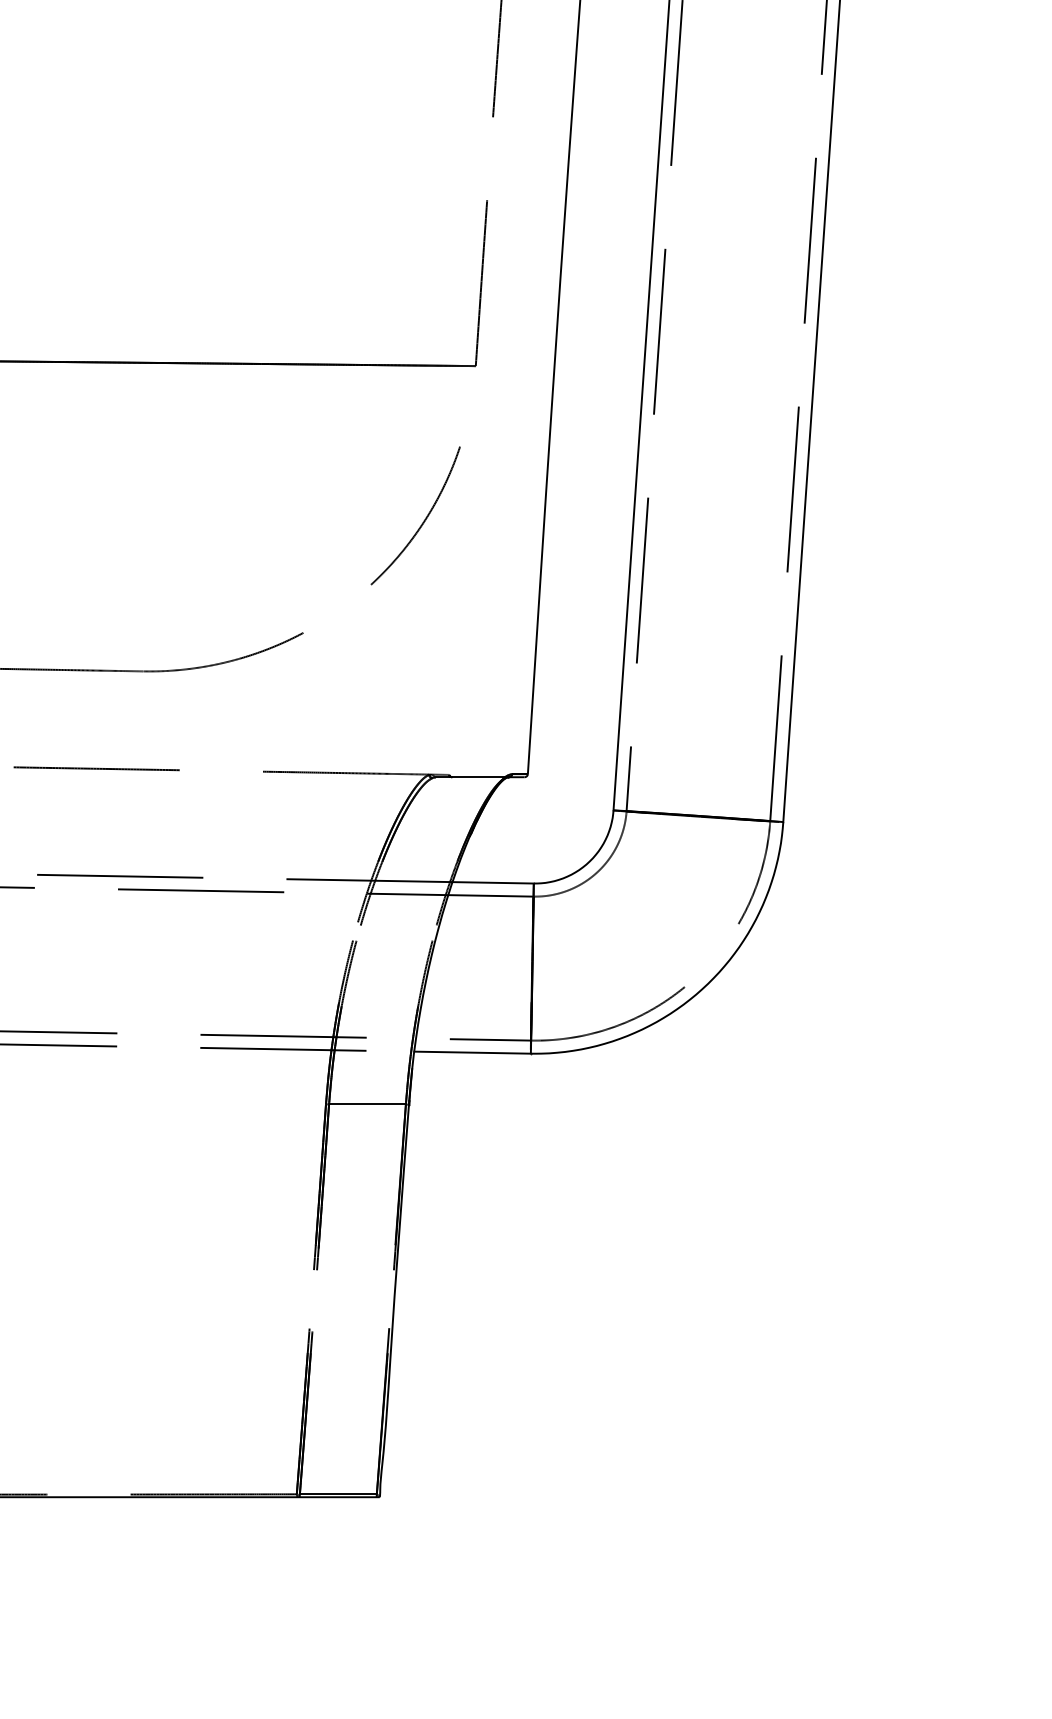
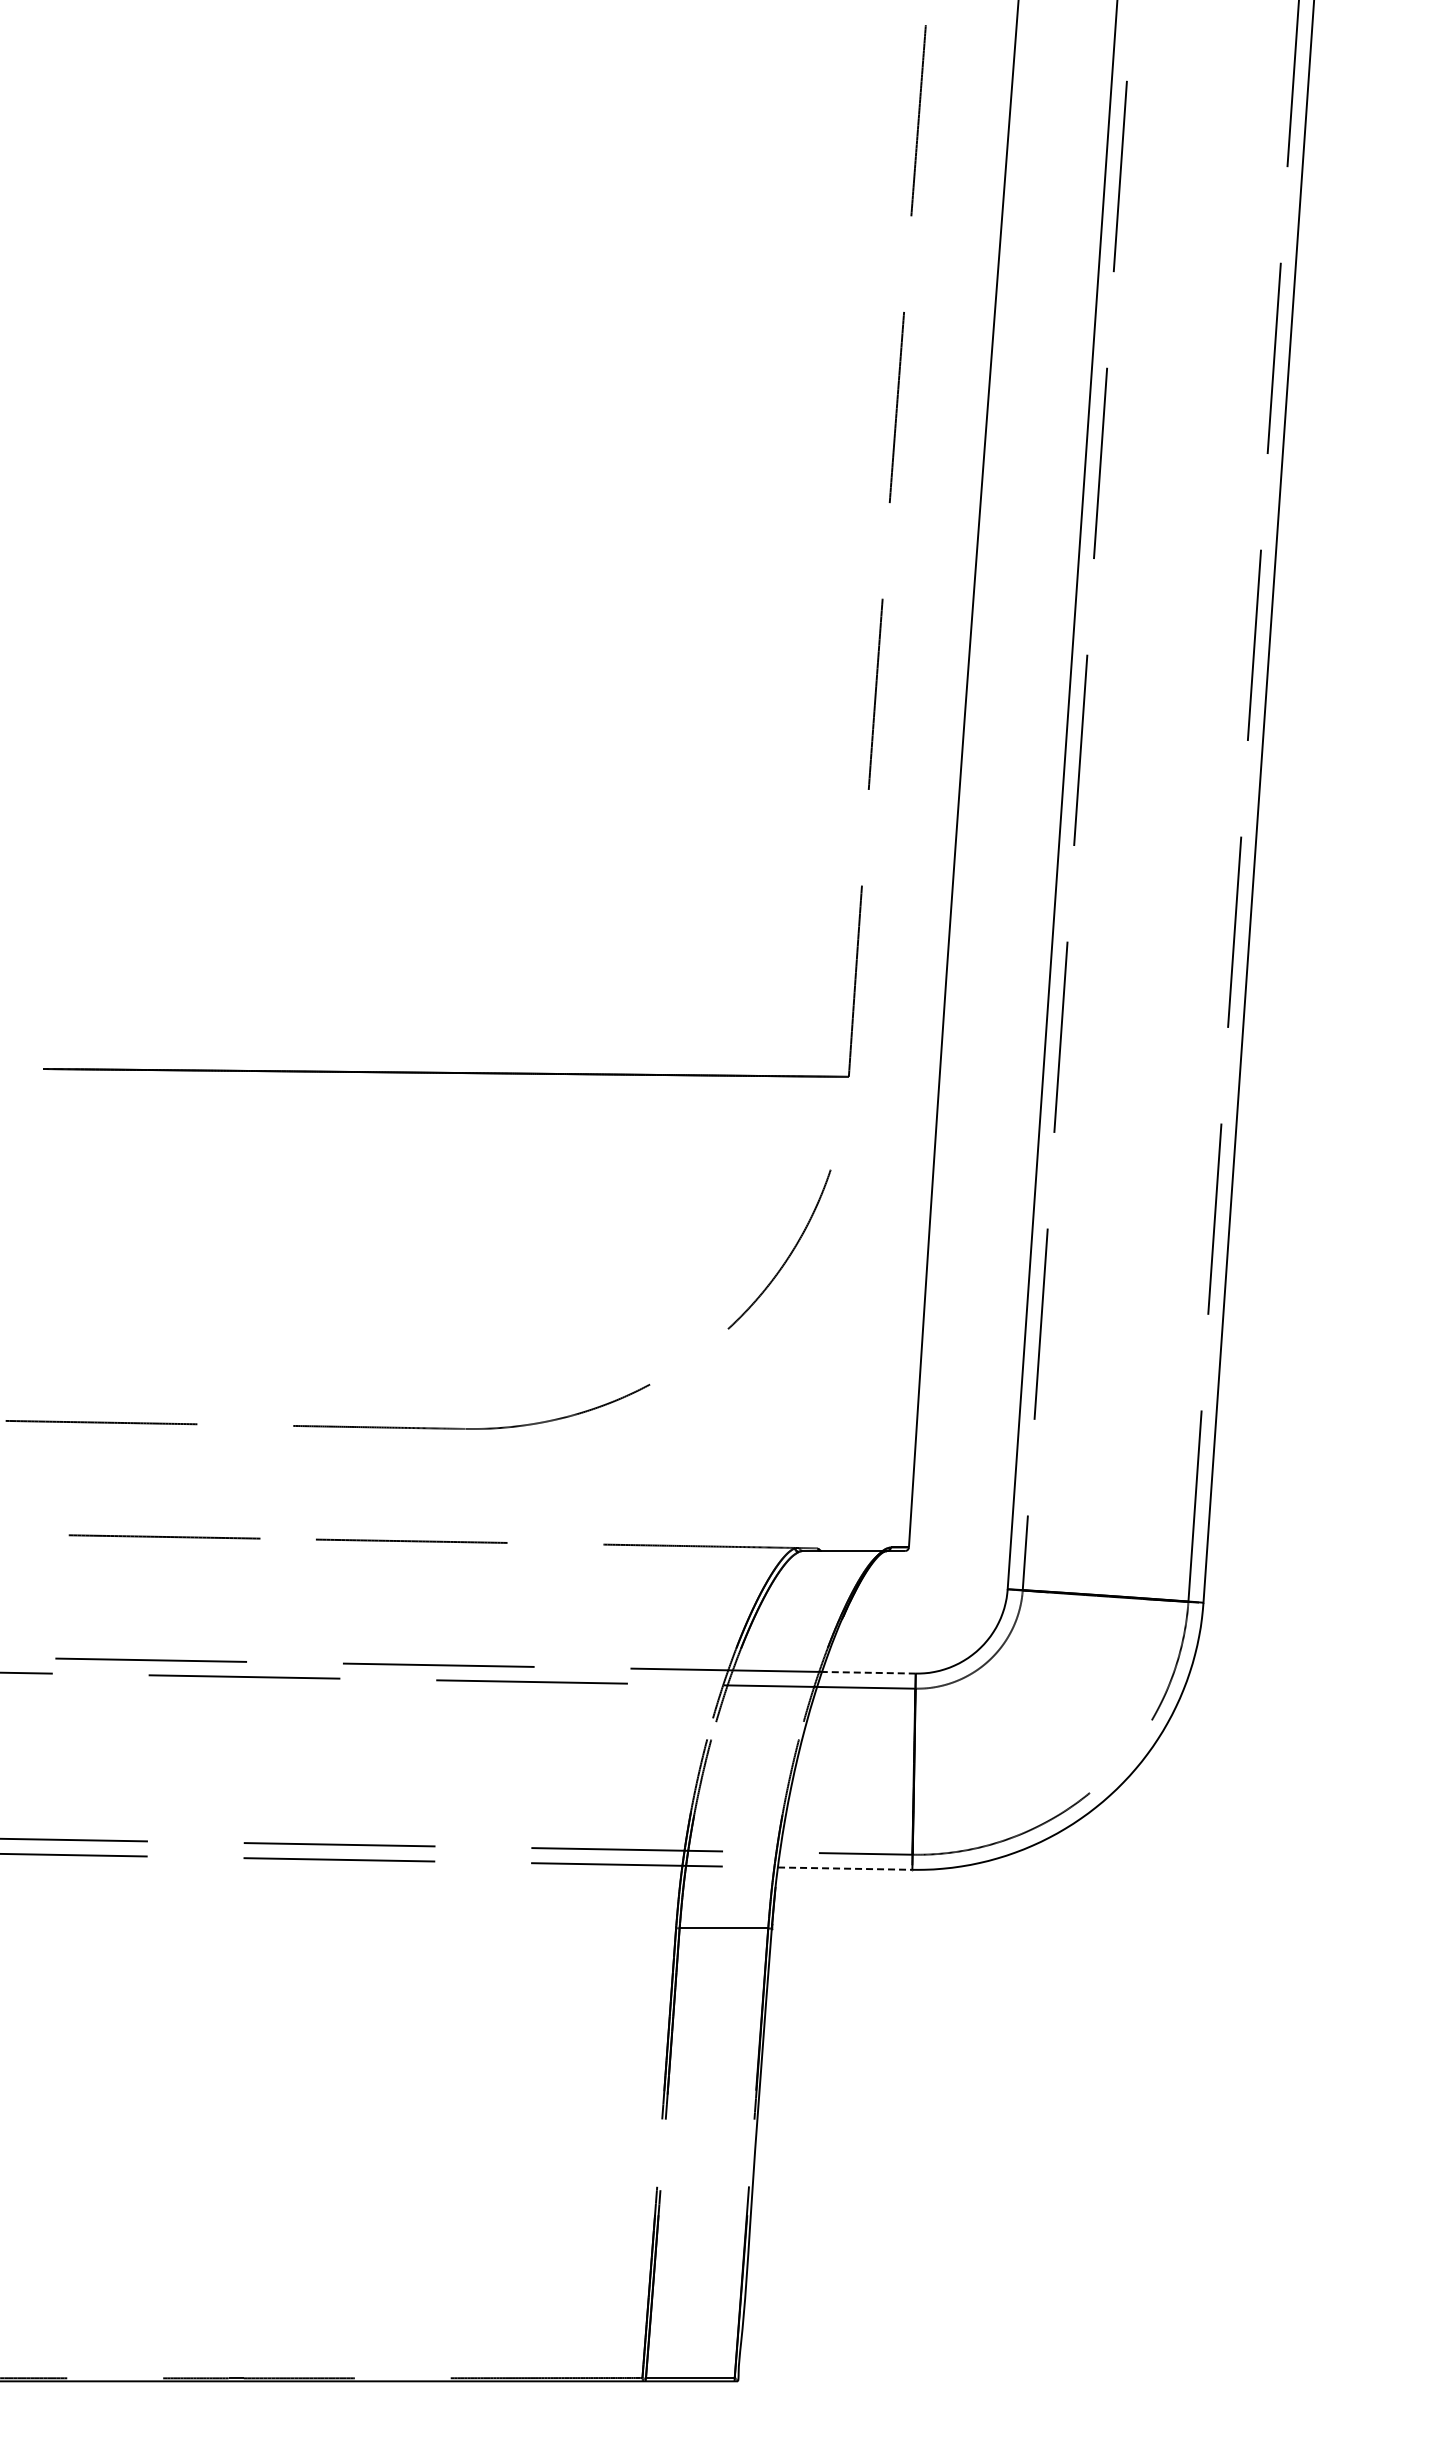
line: (492, 882) -> (868, 1672), solid -> dashed
line: (472, 1052) -> (845, 1868), solid -> dashed

